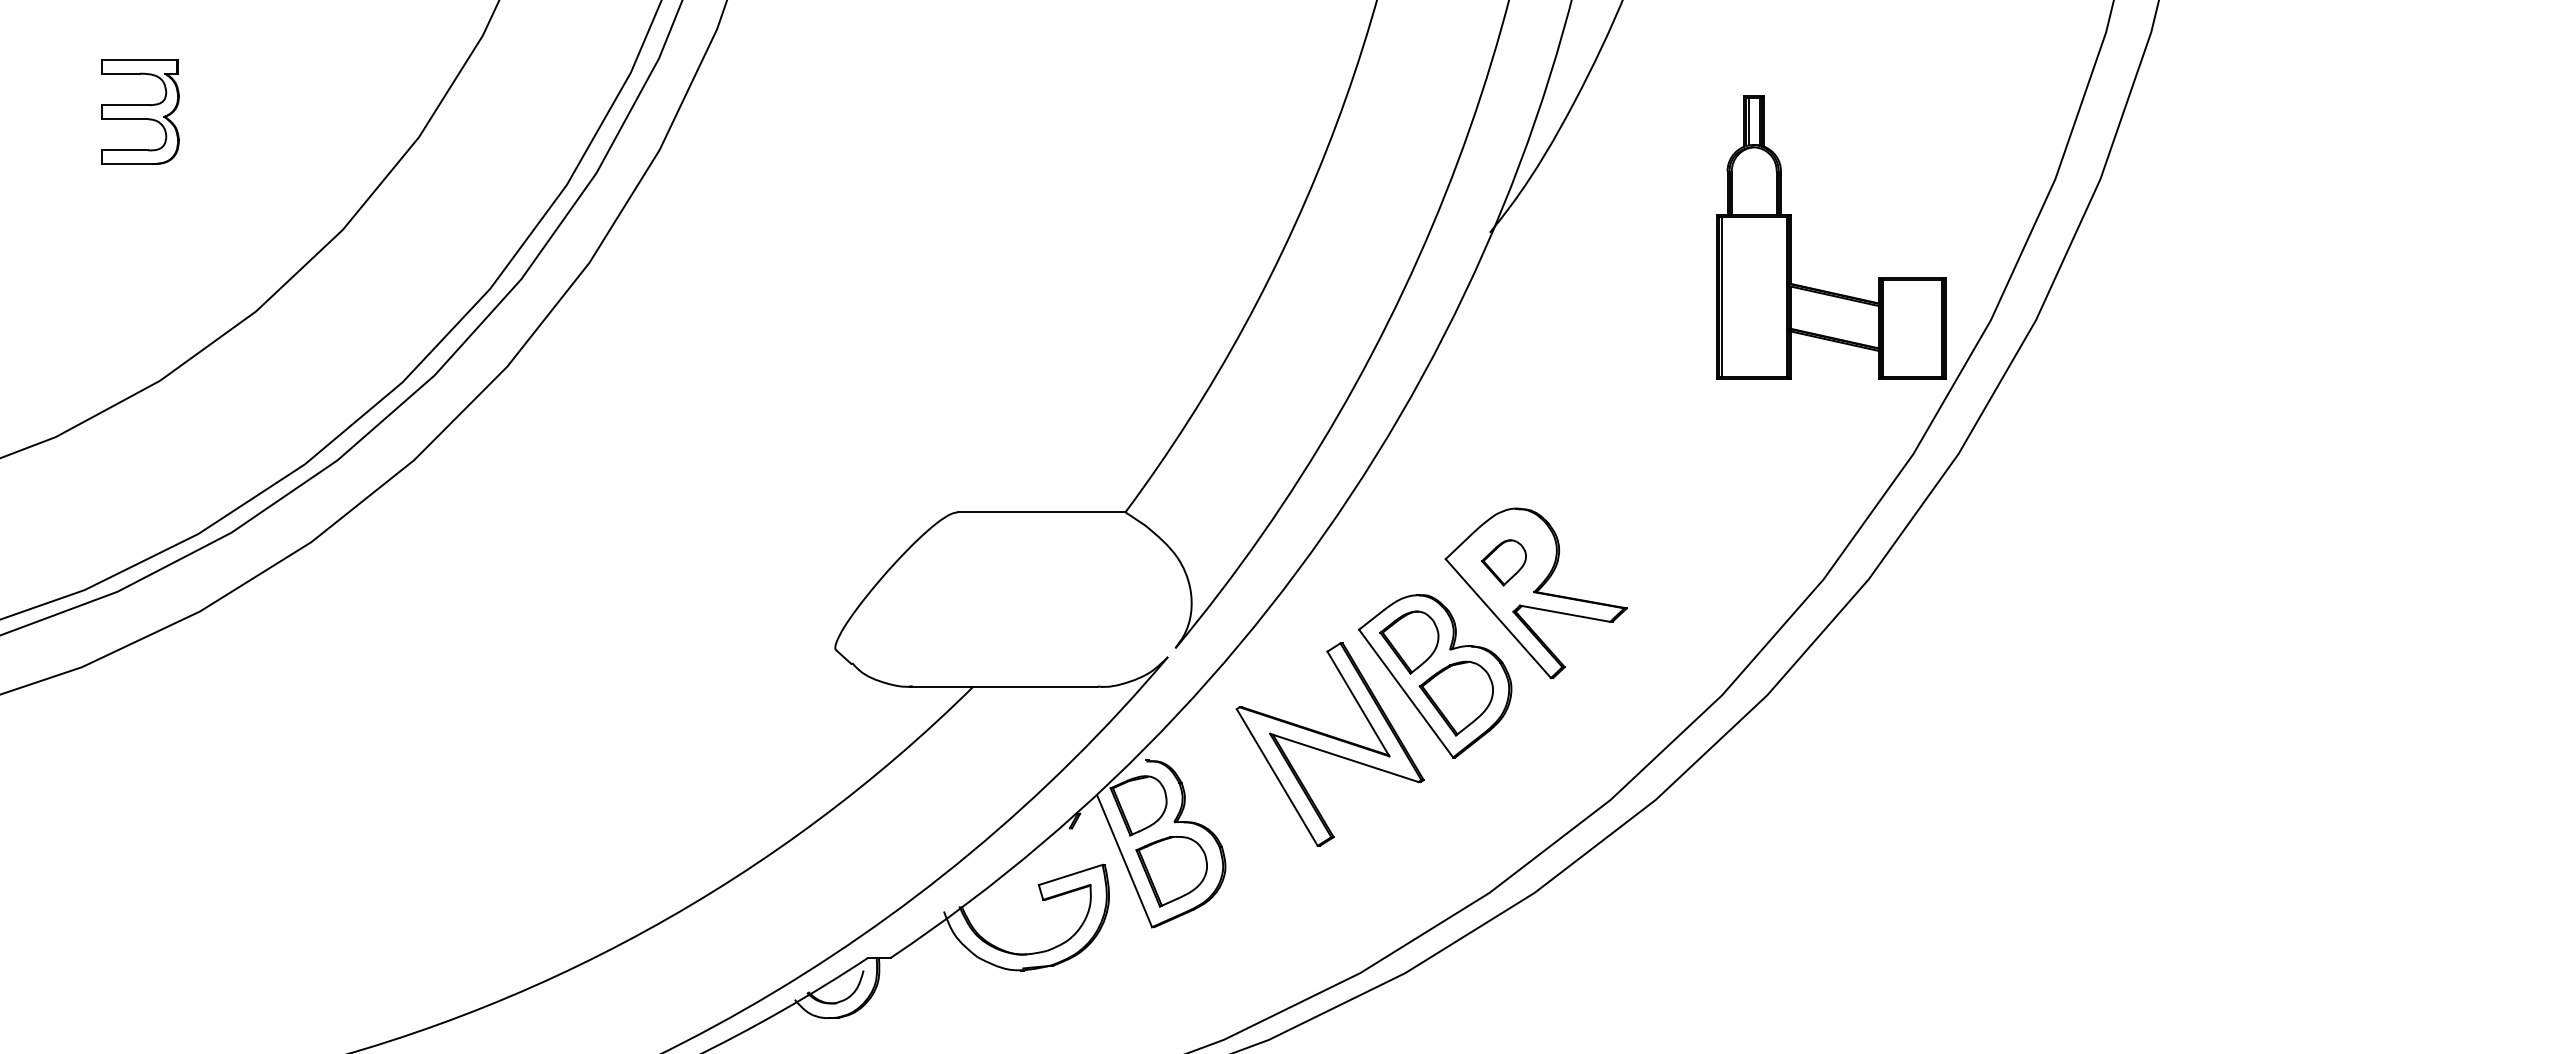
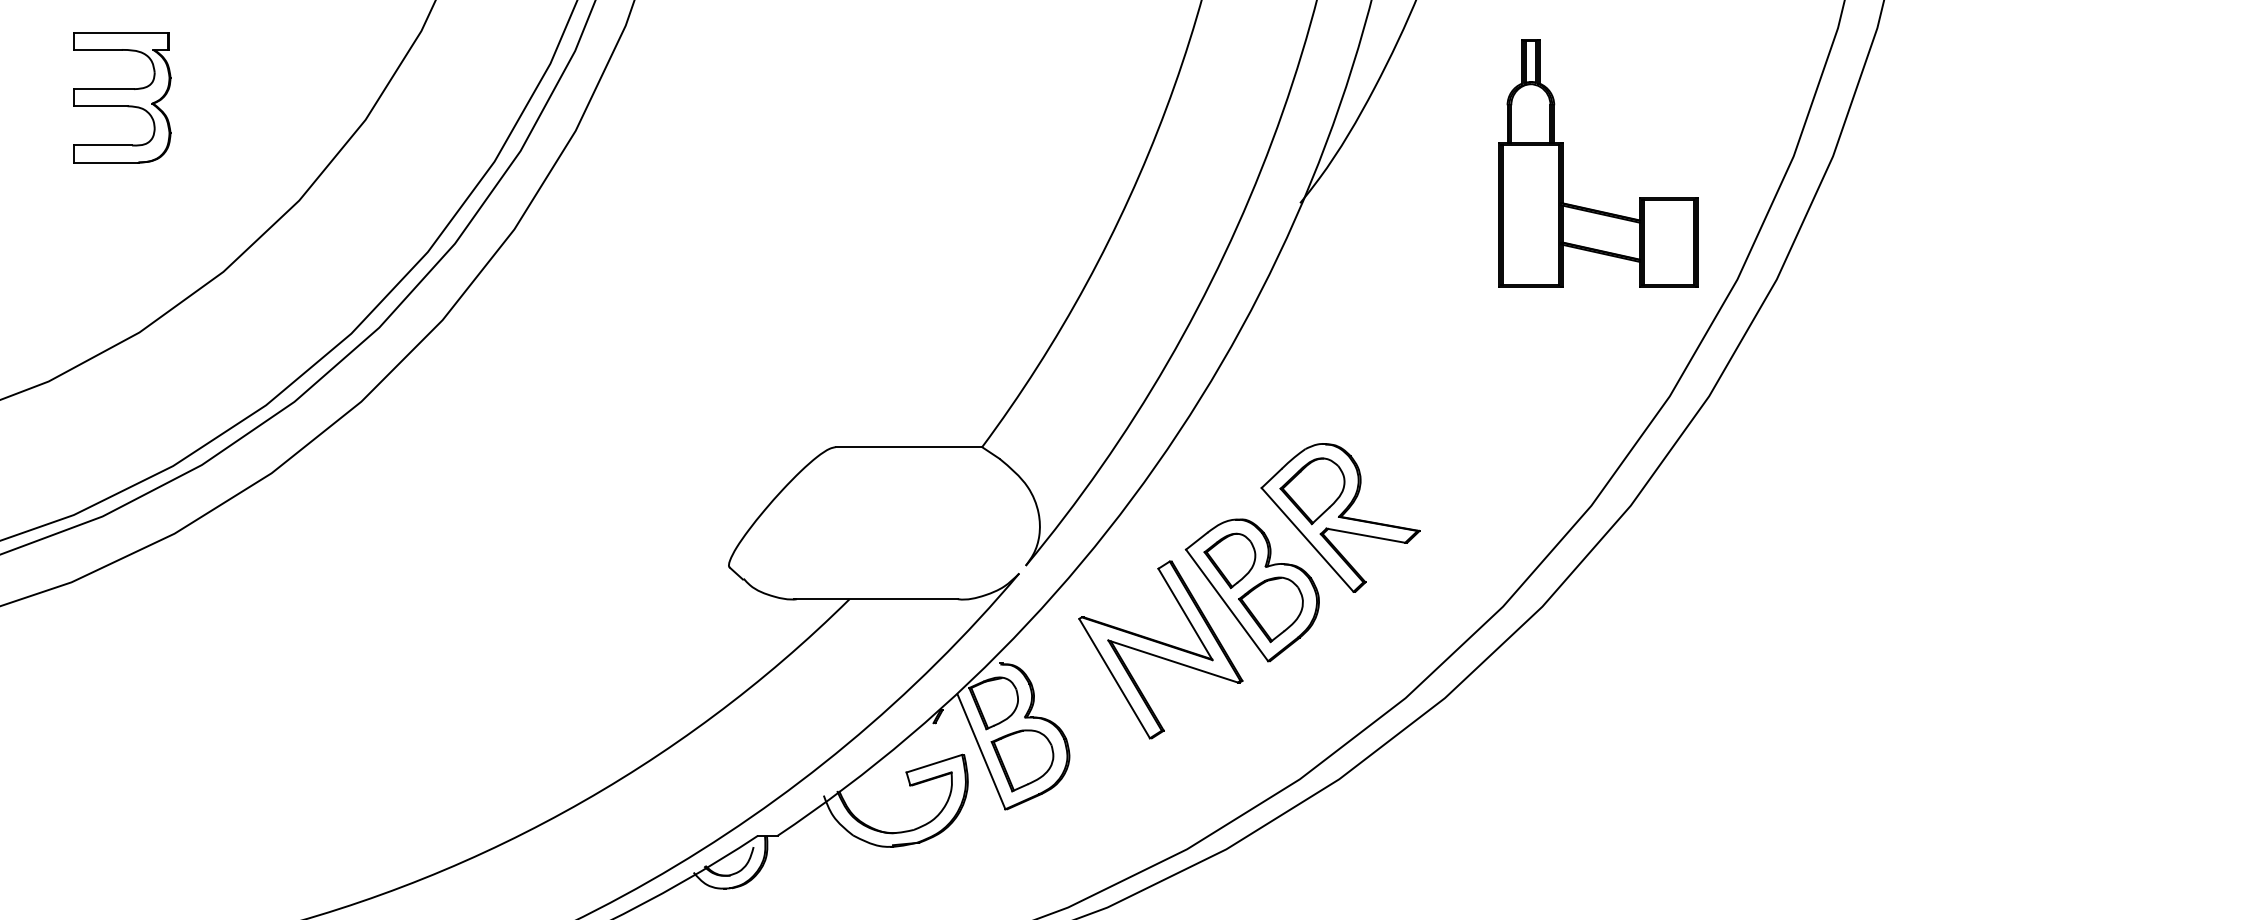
part: (140, 112) -> (122, 98), size x1.43
part: (1791, 237) -> (1563, 162), moved
part: (1503, 562) -> (1312, 490), size x1.67

